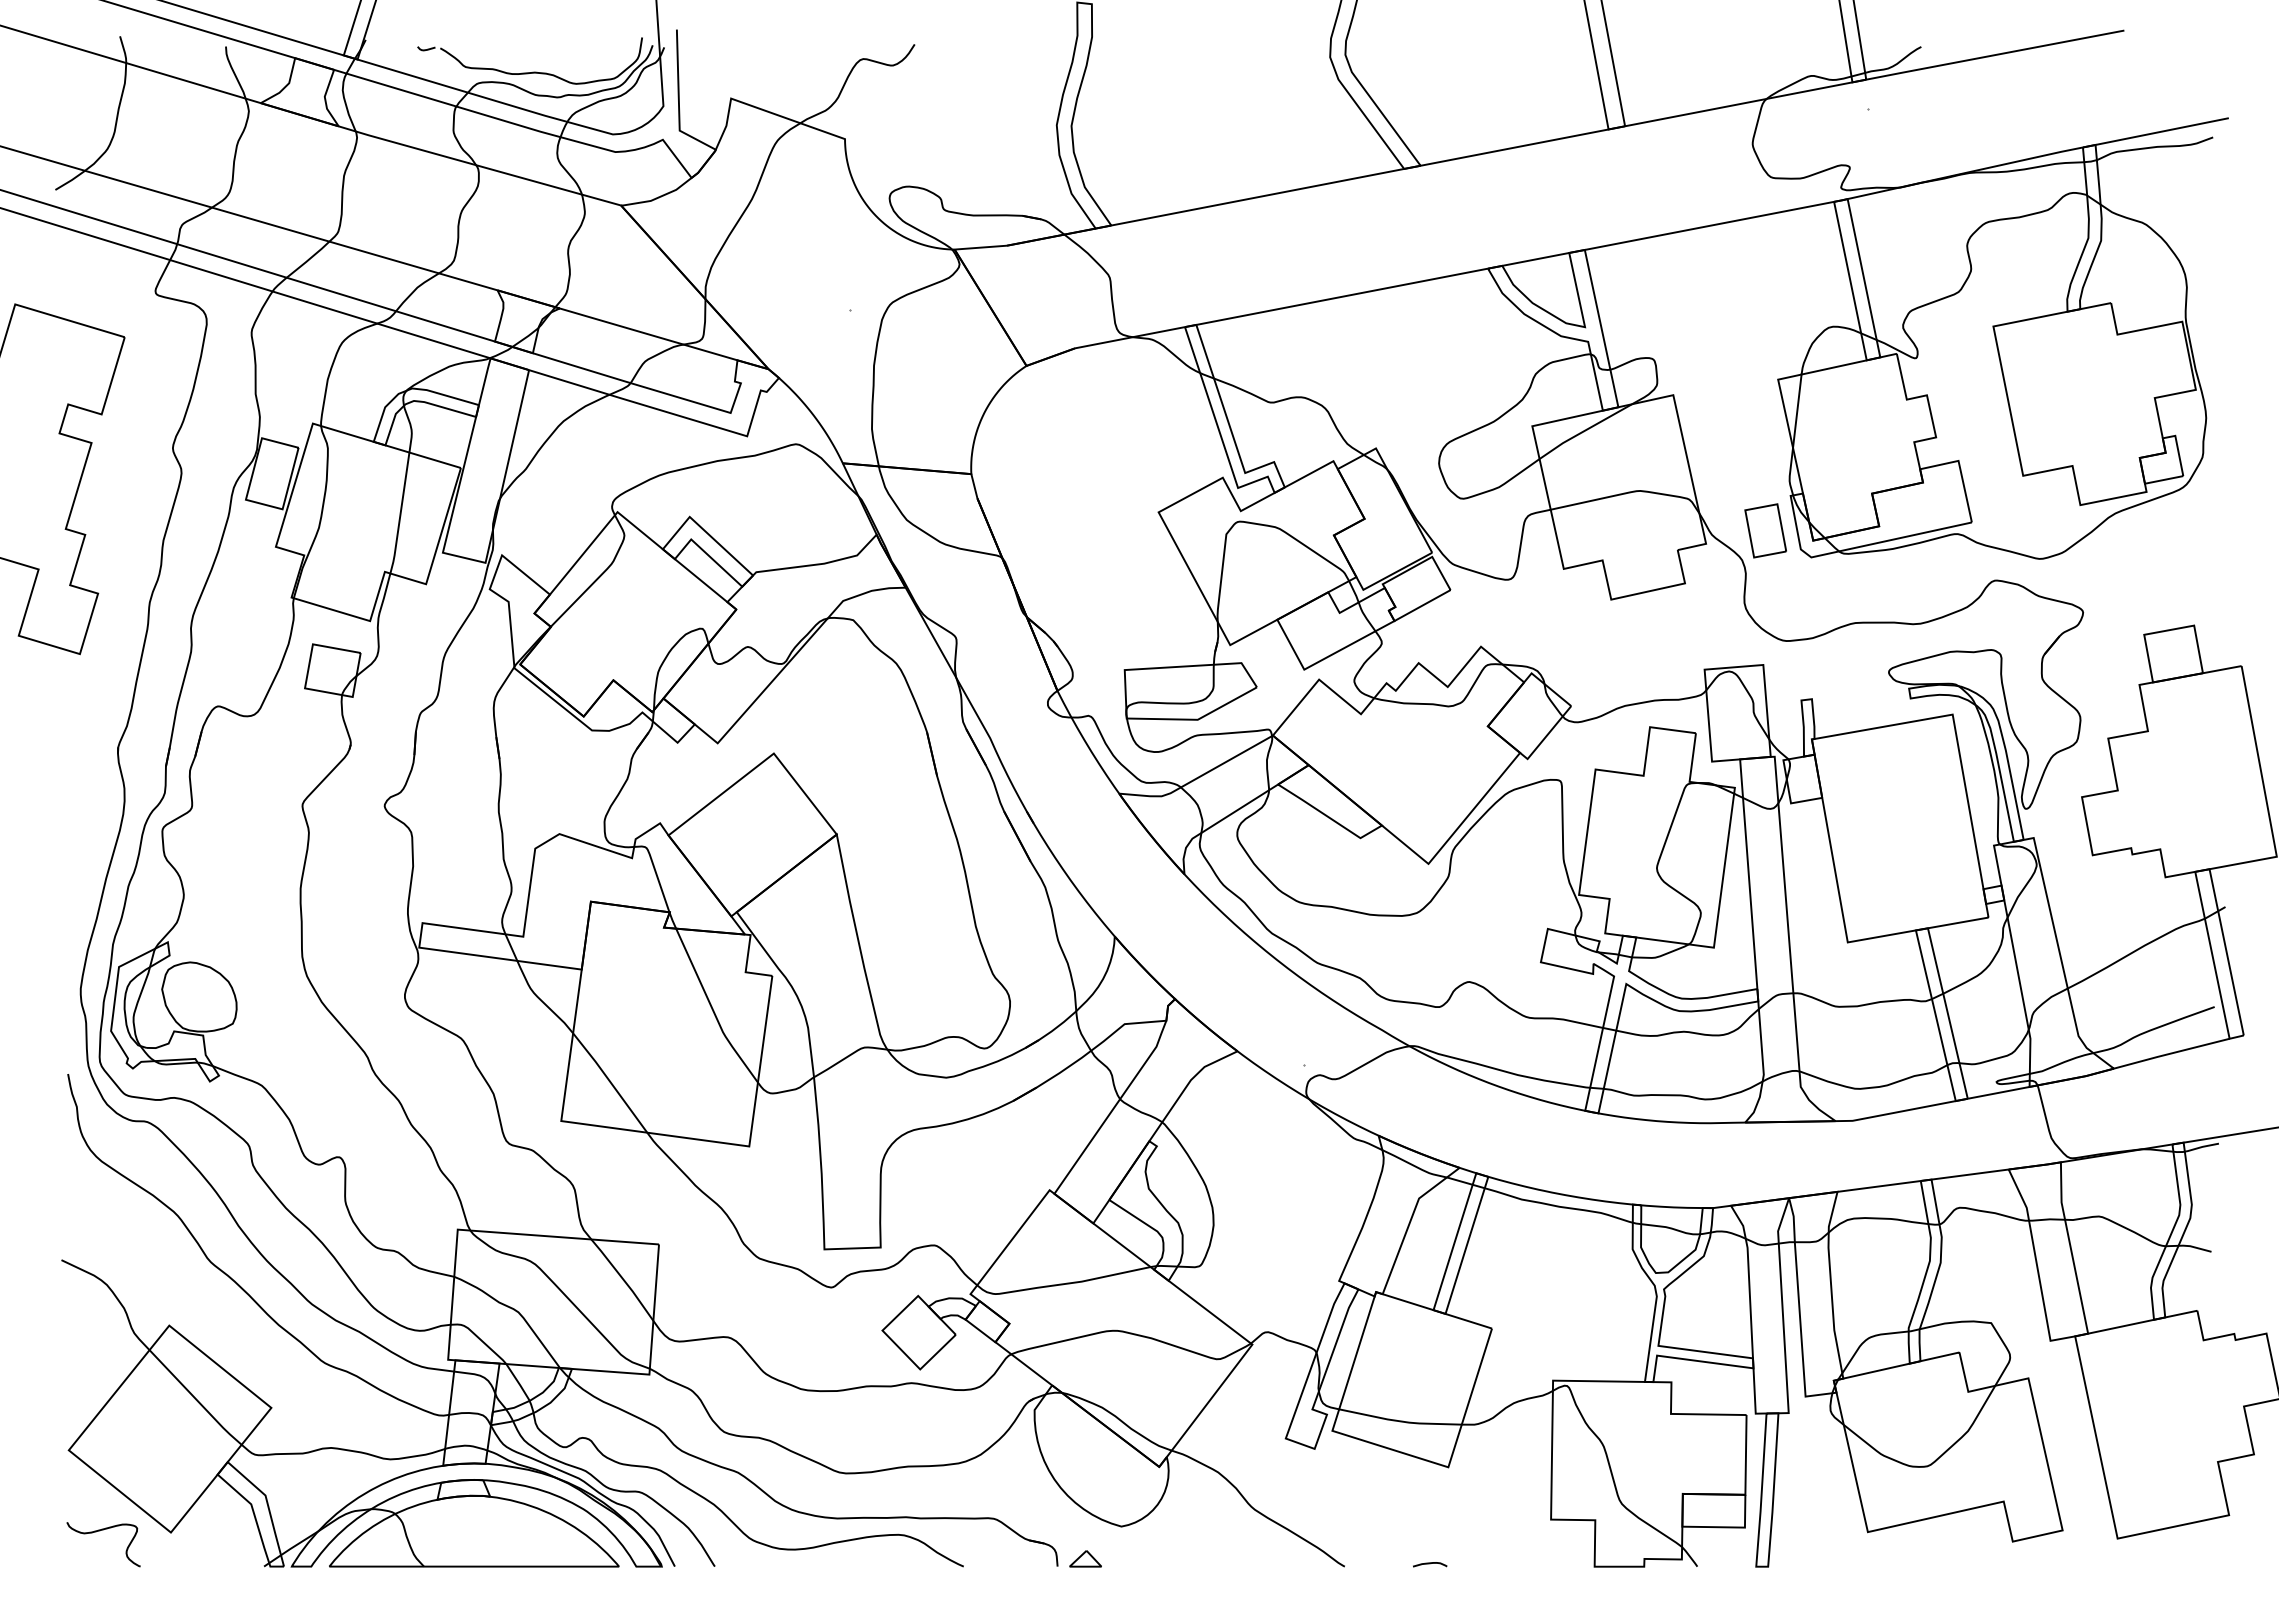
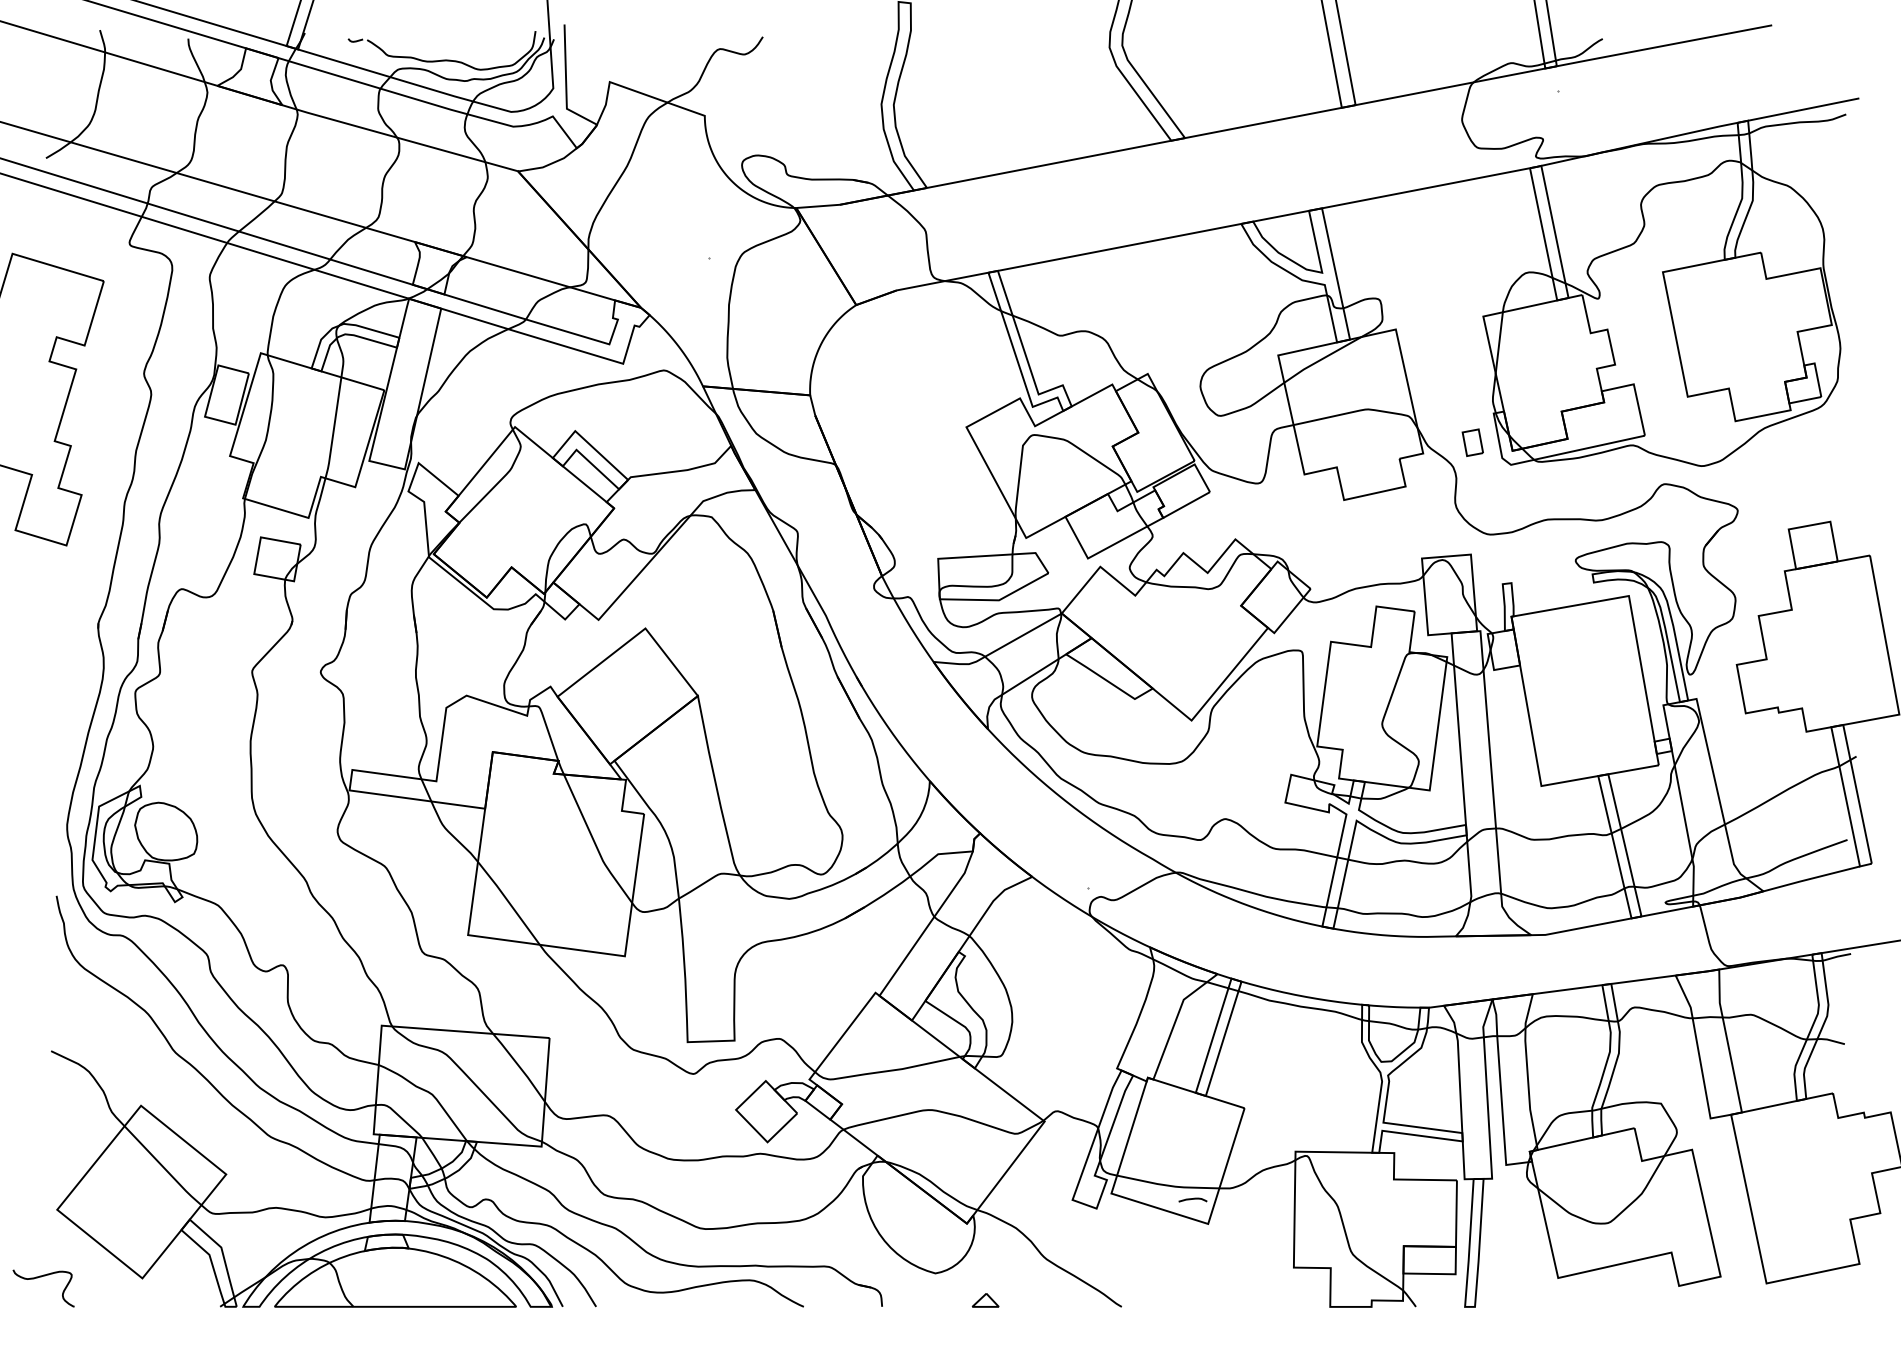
part: (1765, 530) -> (1472, 442), size x0.6
curve: (100, 1531) -> (41, 1277), moved
part: (1085, 1558) -> (985, 1300), moved
curve: (1430, 1564) -> (1193, 1199), moved

